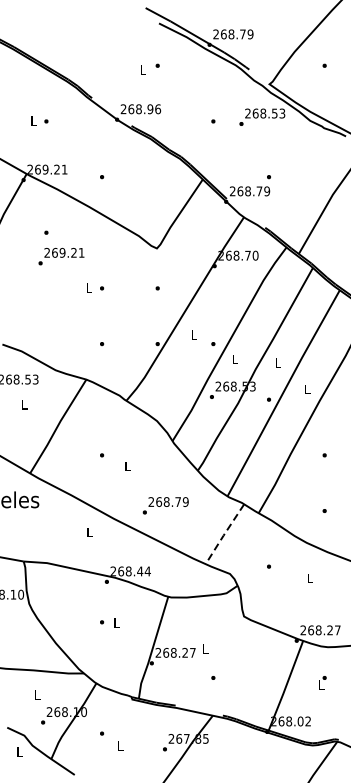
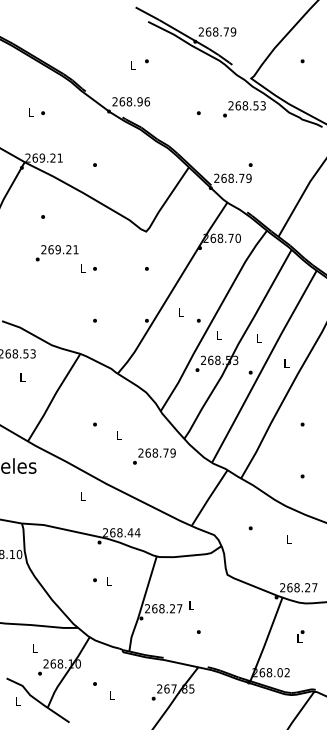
text: (60, 256) -> (56, 253), moved
text: (165, 505) -> (154, 456), moved
line: (223, 534) -> (208, 498), dashed -> solid

